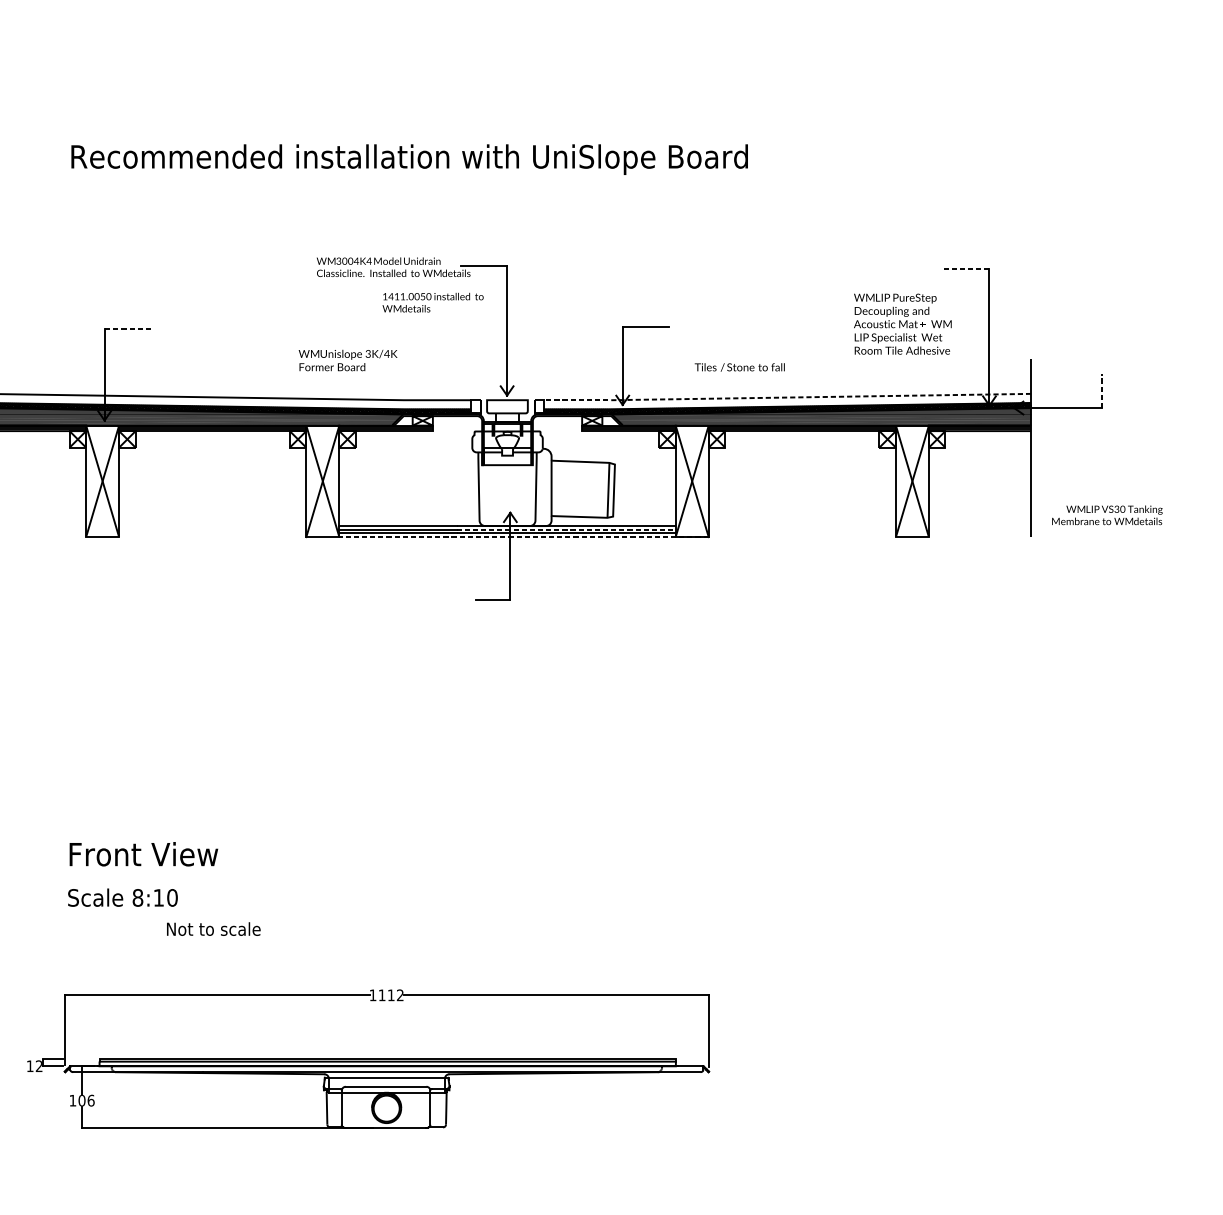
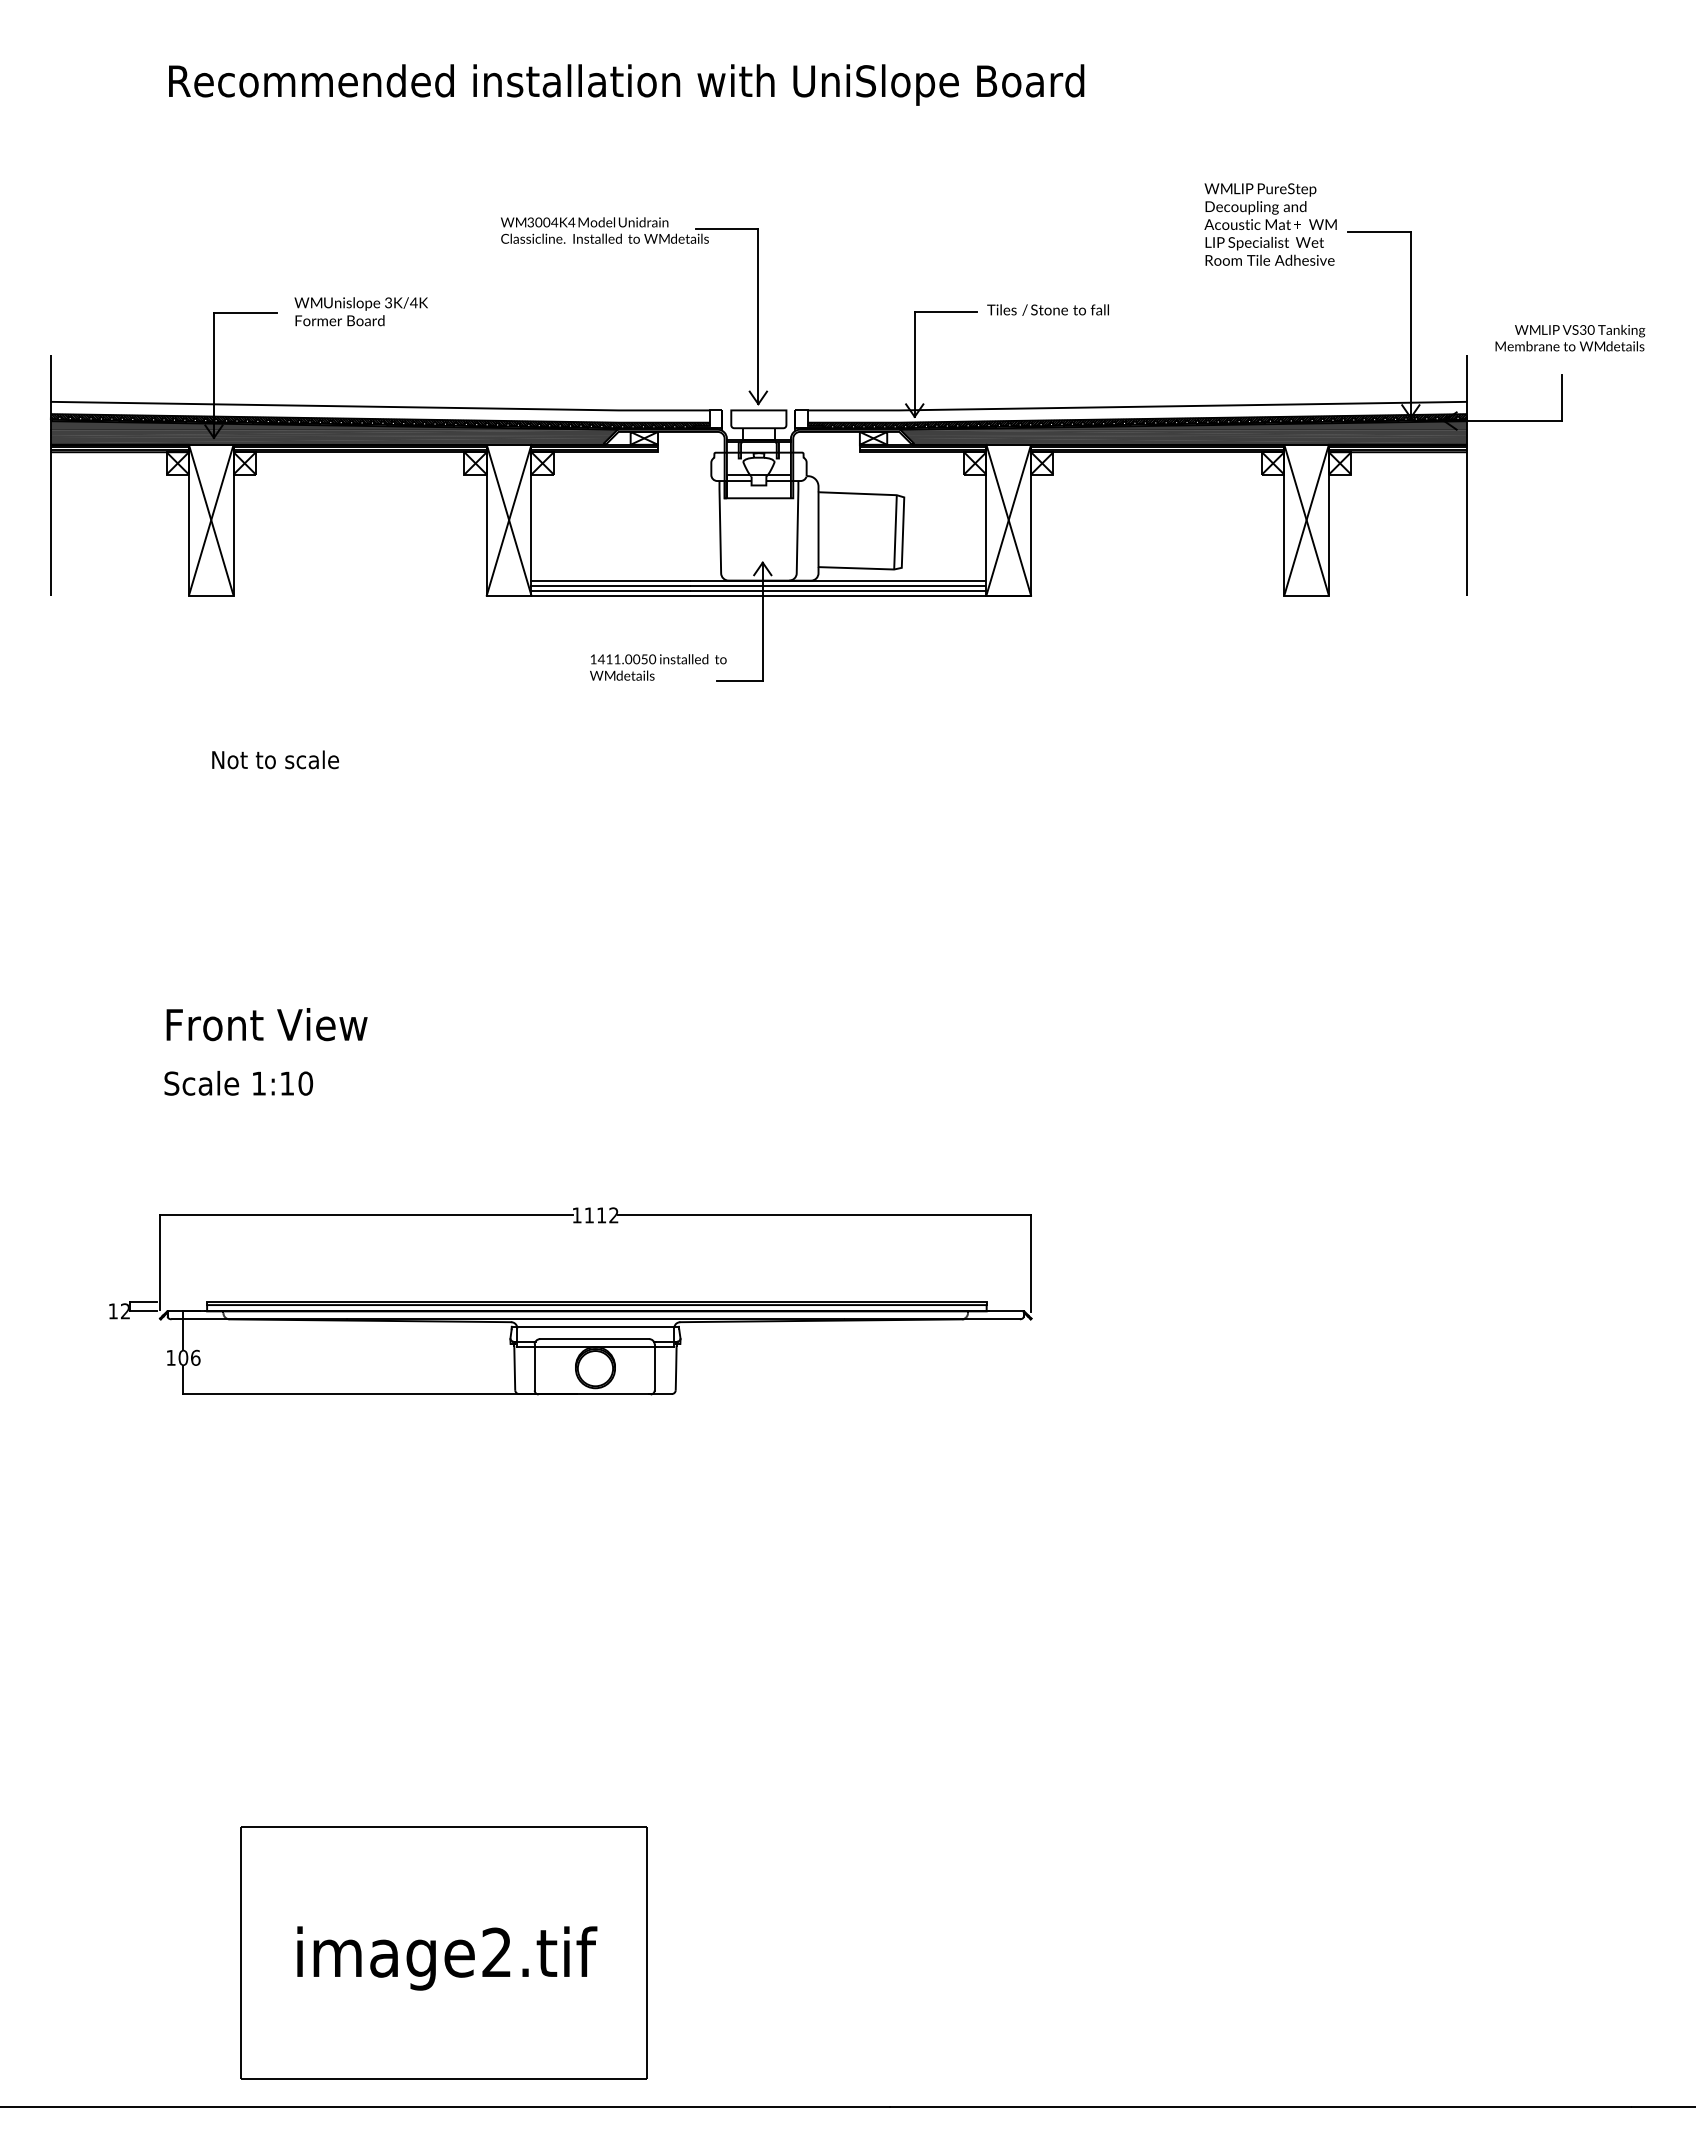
line: (965, 268) -> (1378, 232), dashed -> solid
text: (433, 302) -> (658, 667), moved
text: (902, 324) -> (1270, 224), moved
line: (127, 328) -> (244, 313), dashed -> solid
text: (347, 360) -> (360, 311), moved
text: (739, 367) -> (1047, 309), moved
line: (1101, 390) -> (1562, 397), dashed -> solid
line: (786, 397) -> (1136, 406), dashed -> solid
text: (1107, 514) -> (1570, 337), moved
line: (566, 529) -> (838, 585), dashed -> solid
line: (524, 537) -> (781, 595), dashed -> solid
text: (137, 897) -> (258, 1083), 8:10 -> 1:10
text: (213, 928) -> (275, 759), moved

